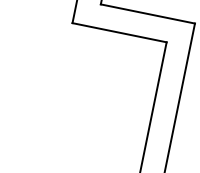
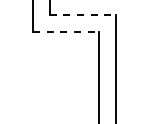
line: (148, 14) -> (83, 15), solid -> dashed
line: (120, 32) -> (66, 31), solid -> dashed

